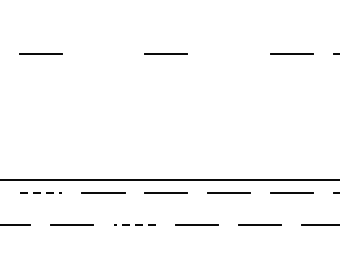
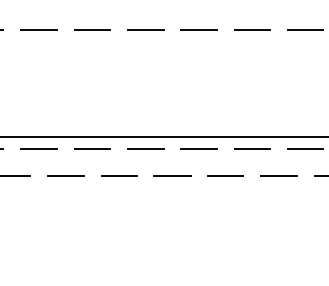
line: (103, 52) -> (145, 29), added
line: (228, 52) -> (252, 29), added
line: (40, 193) -> (92, 148), dashed -> solid
line: (133, 224) -> (171, 175), dashed -> solid

